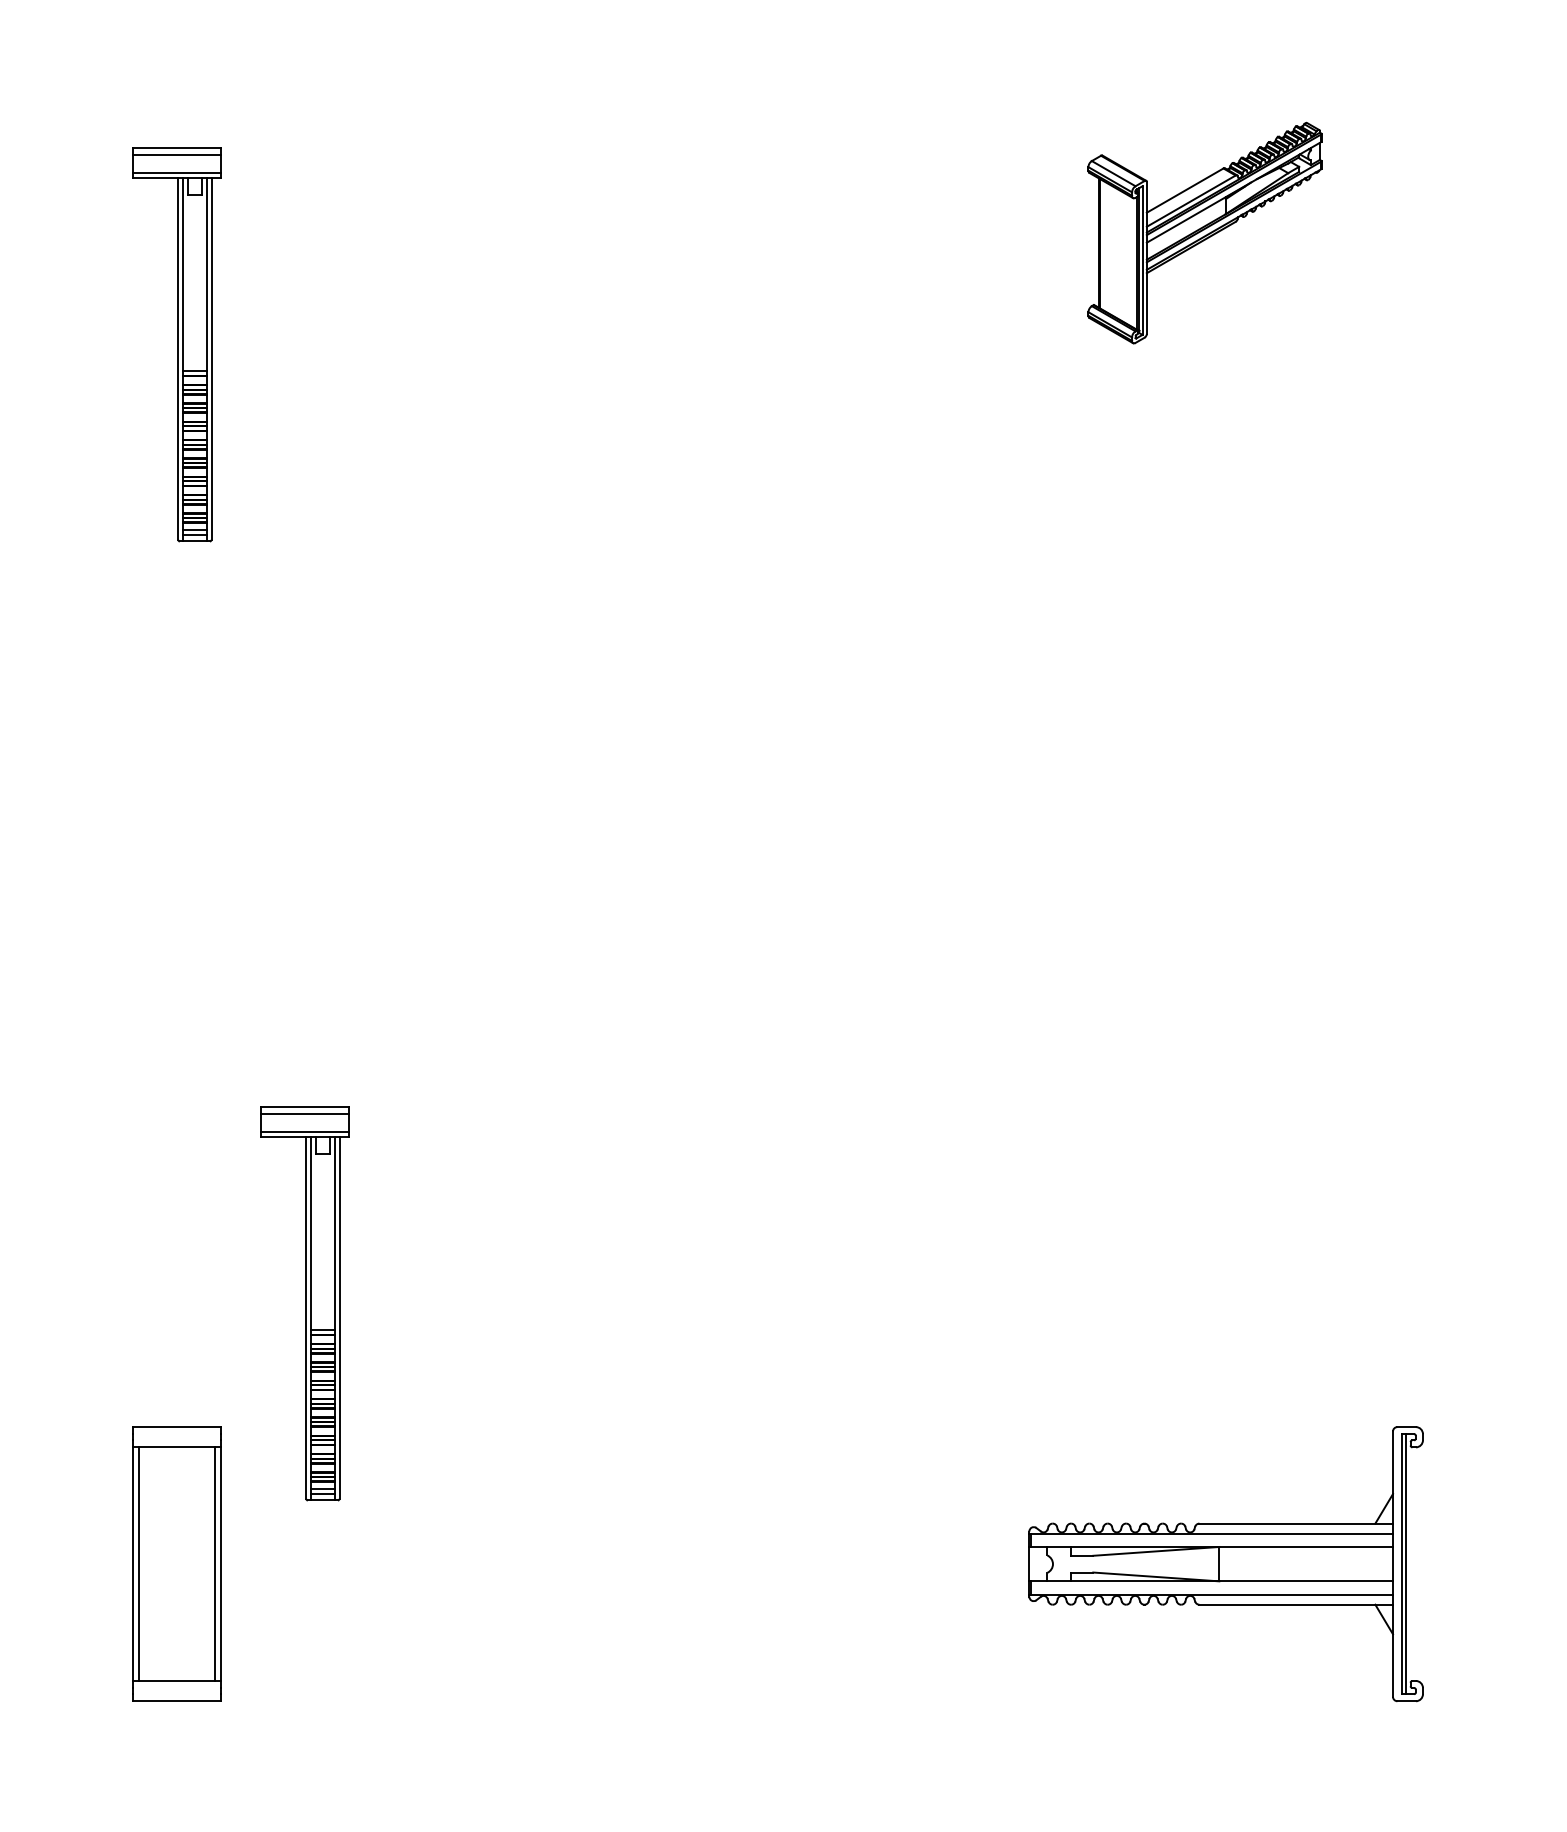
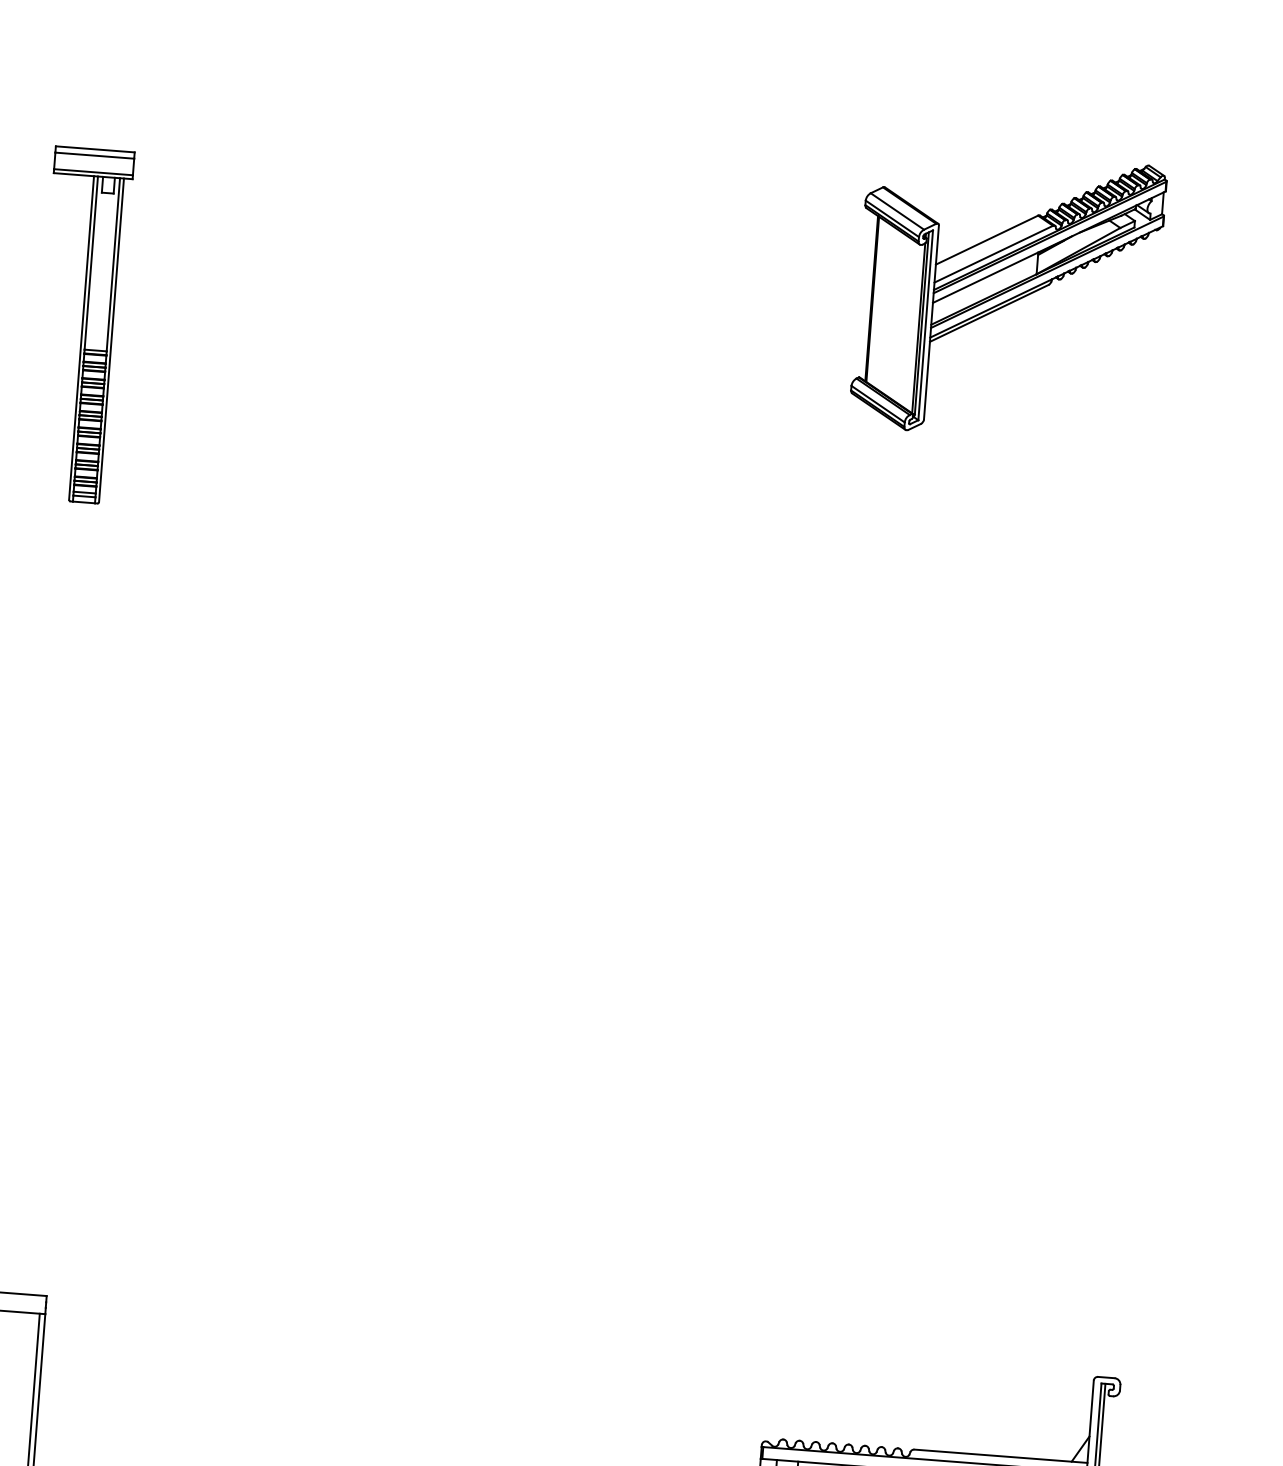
part: (1204, 232) -> (1007, 295), size x1.43
part: (304, 1303) -> (129, 1191), removed

